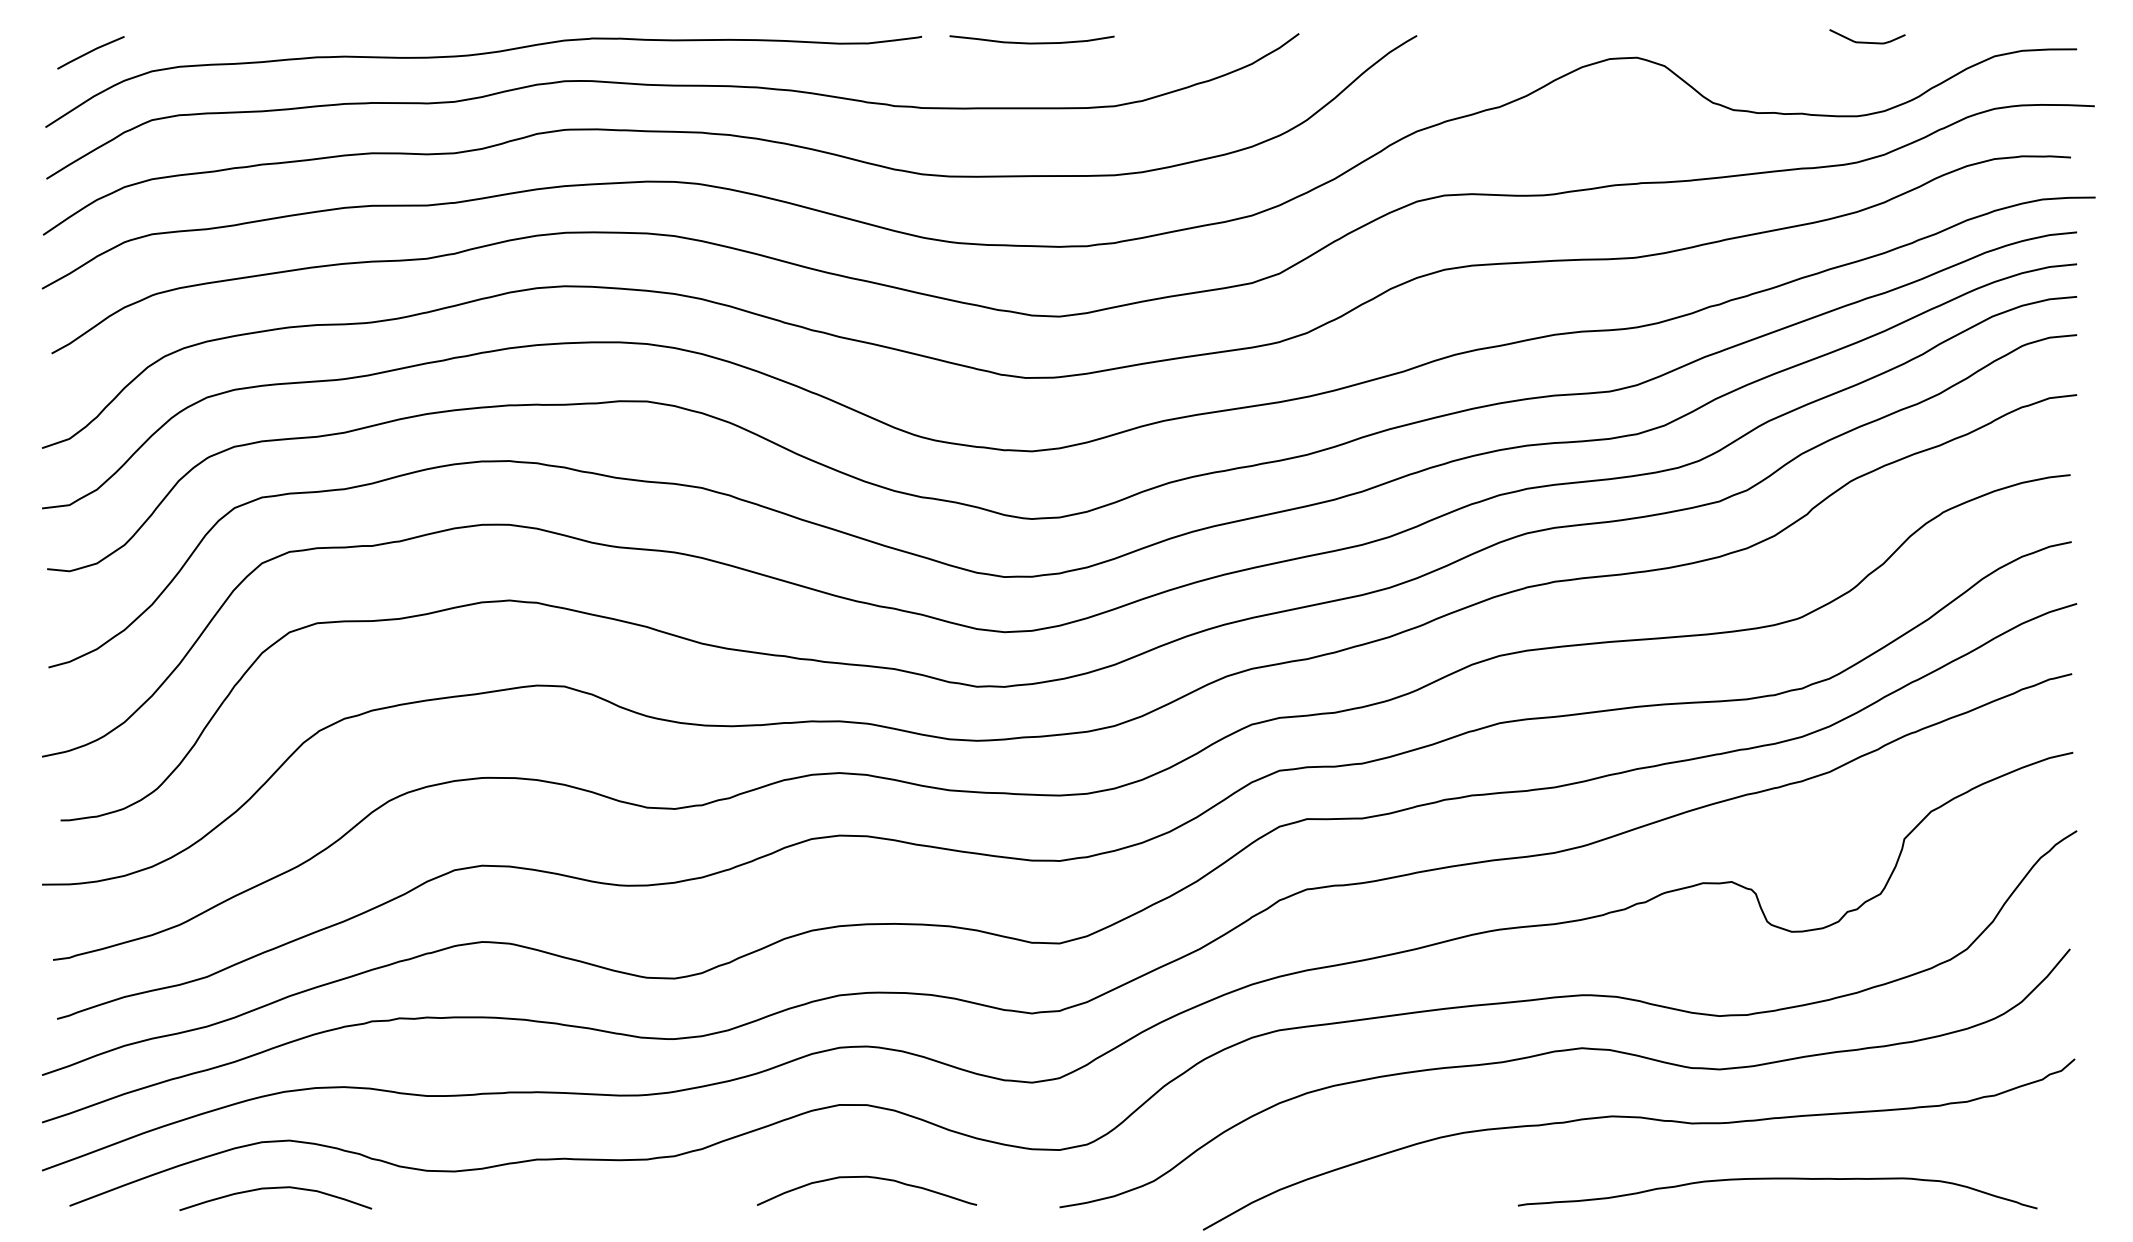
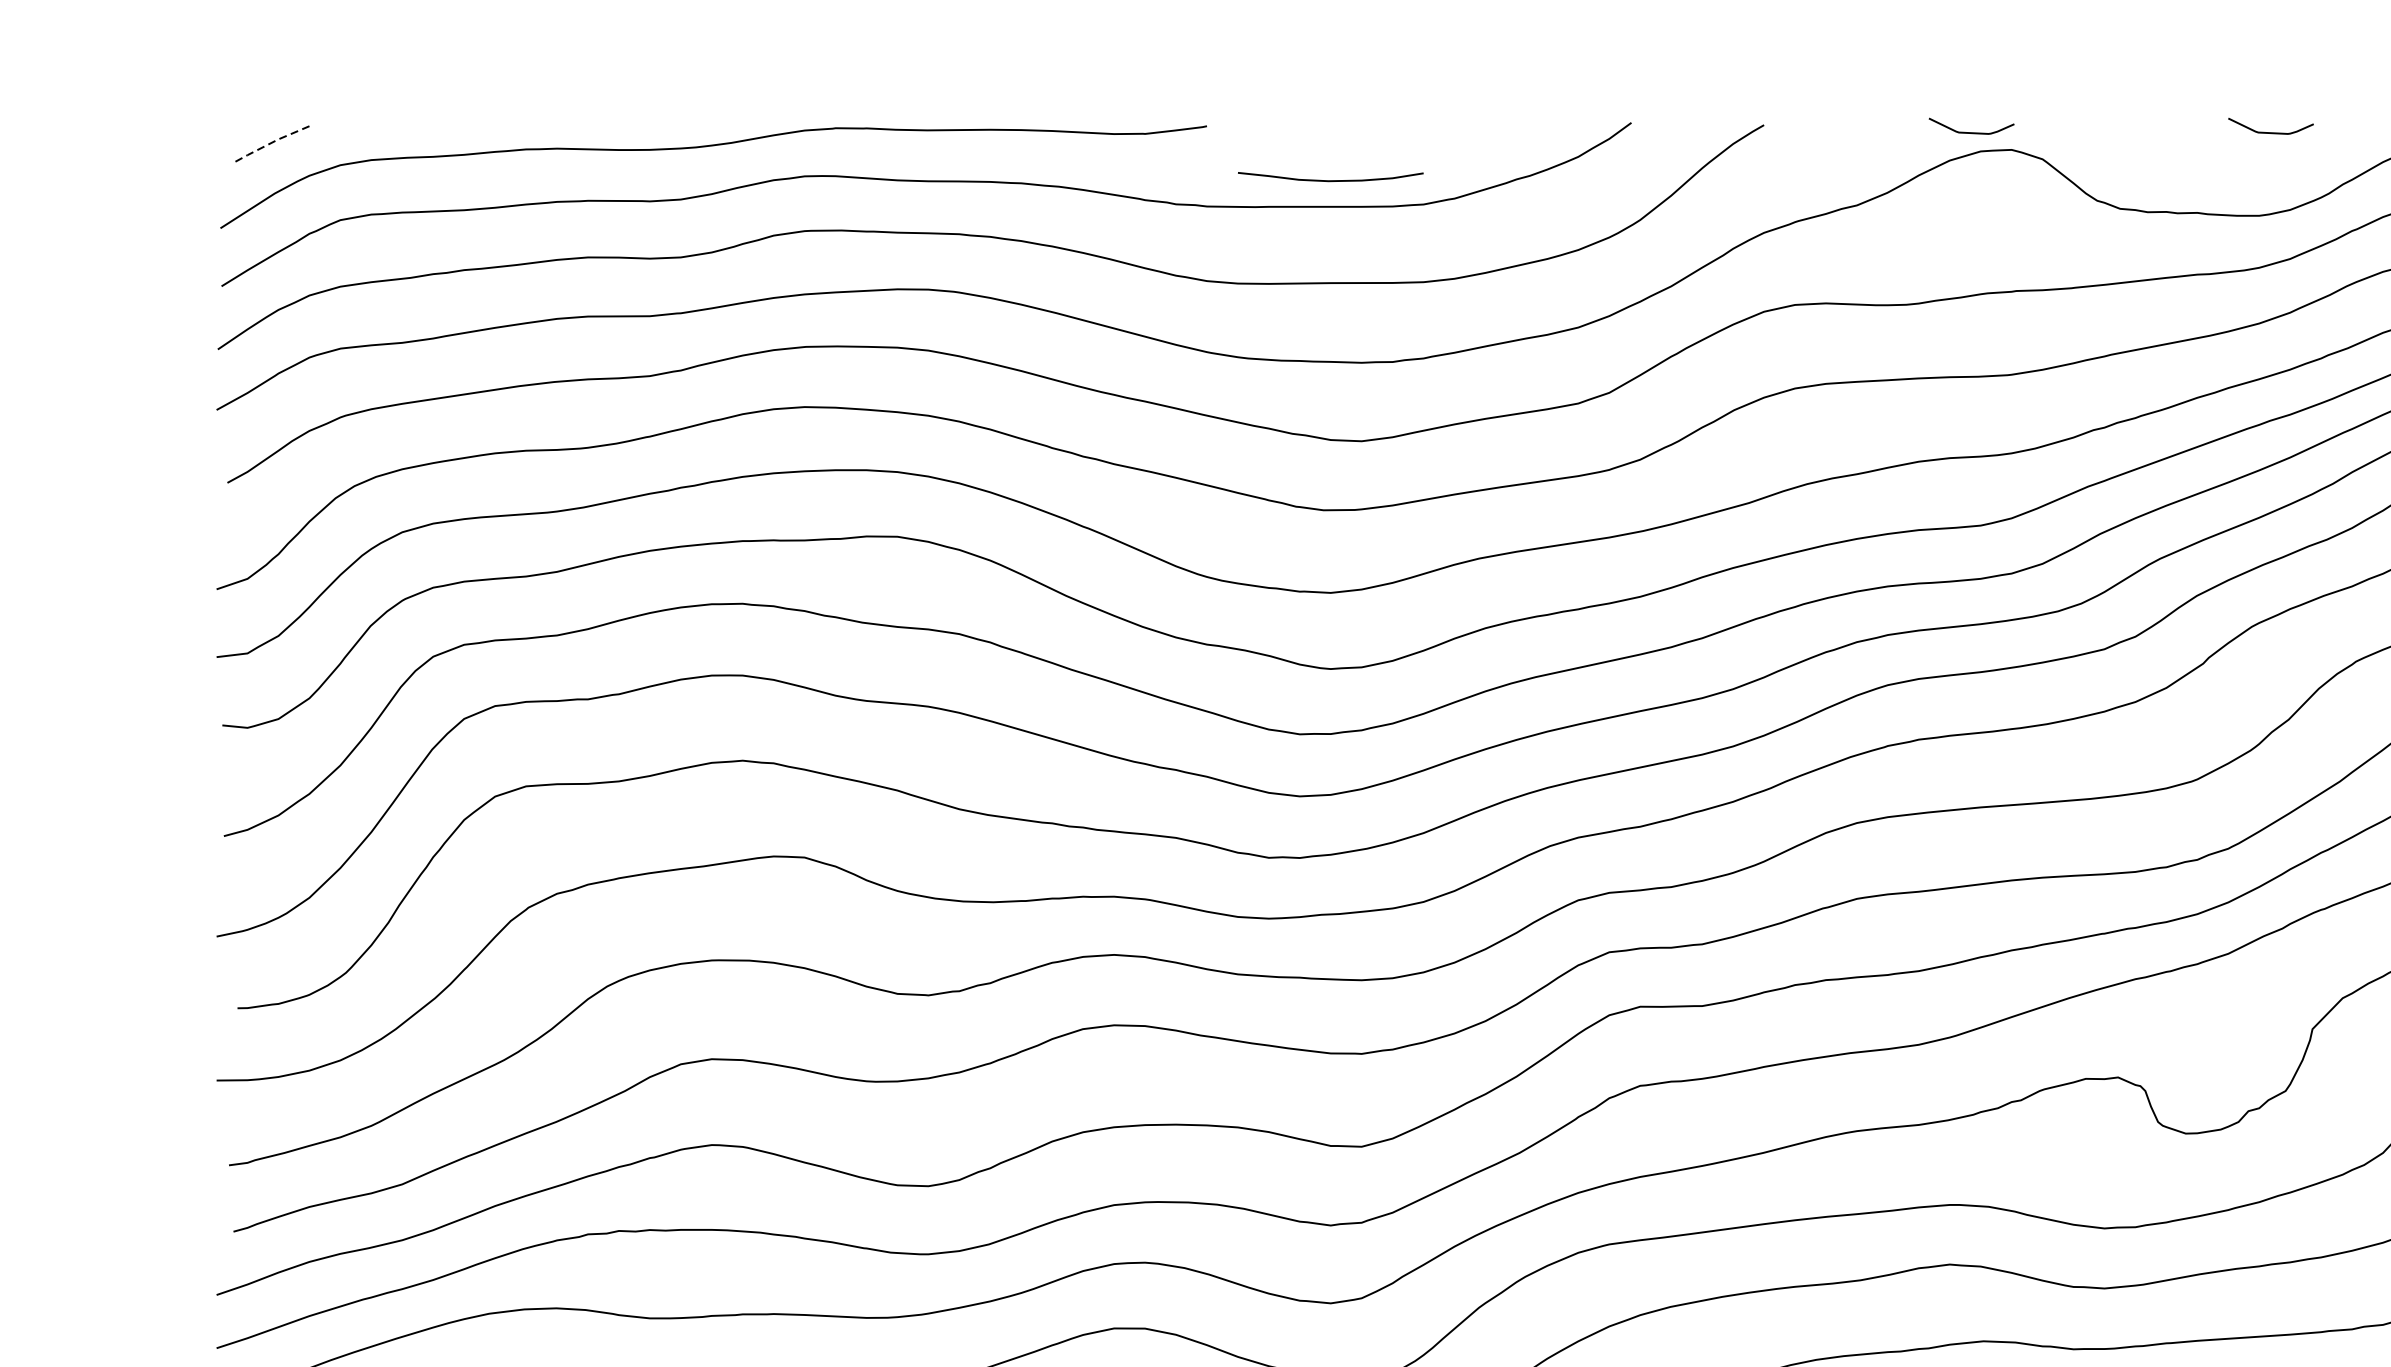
curve: (1600, 41) -> (1970, 131), added
curve: (1031, 42) -> (1330, 180), moved
line: (89, 52) -> (270, 144), solid -> dashed

